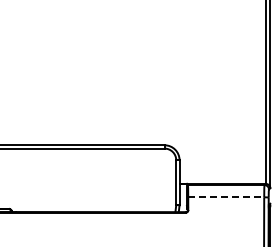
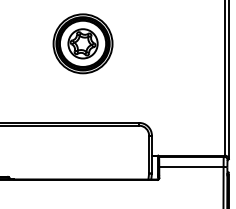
part: (97, 51) -> (82, 43), added
line: (226, 197) -> (191, 167), dashed -> solid

